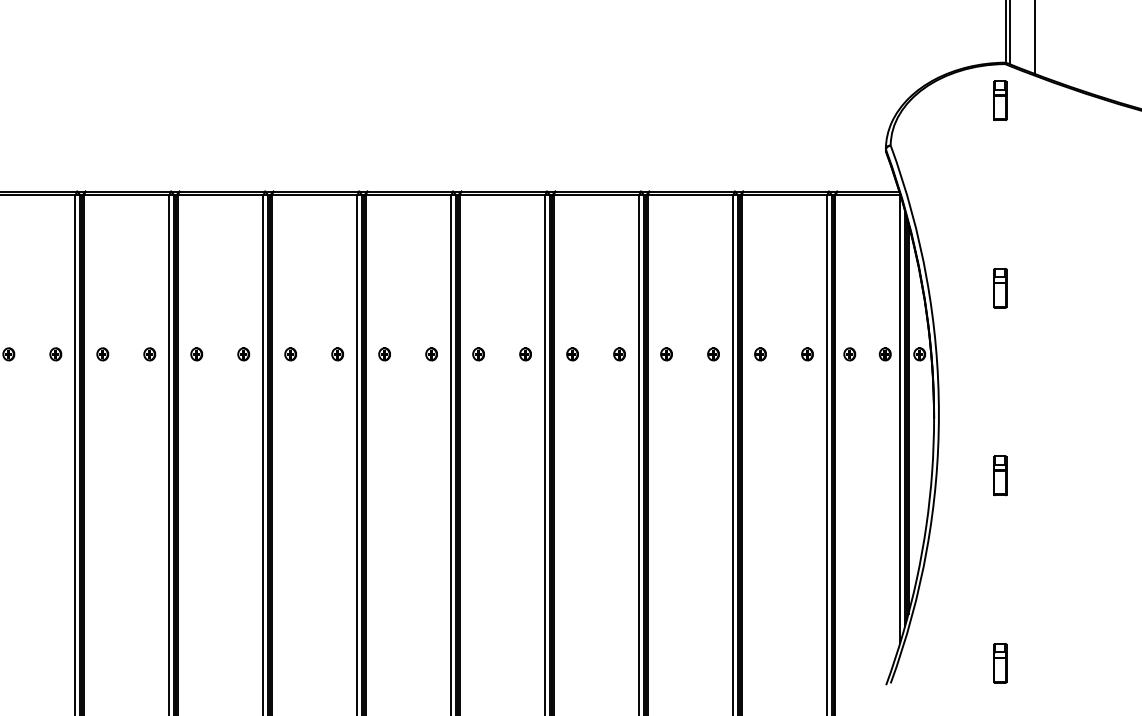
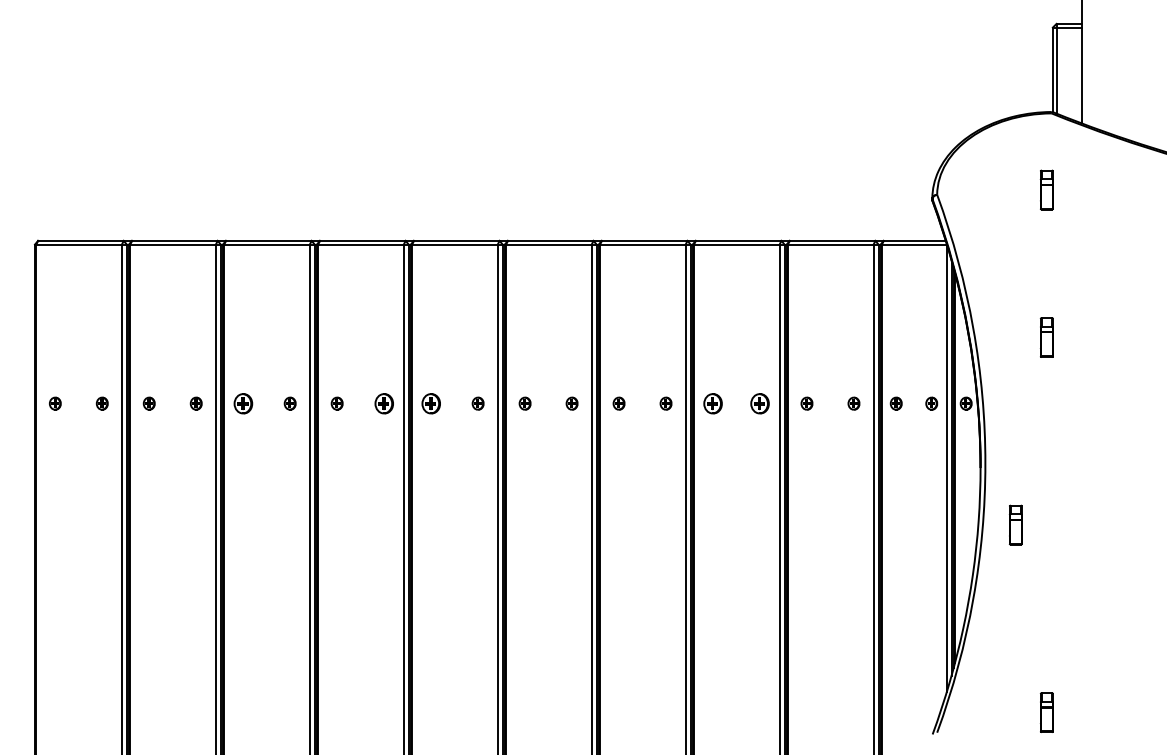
part: (1000, 100) -> (1046, 189), moved
part: (196, 354) -> (242, 403), size x1.6
part: (337, 354) -> (383, 403), size x1.6
part: (384, 354) -> (430, 403), size x1.6
part: (666, 354) -> (712, 403), size x1.6
part: (713, 354) -> (759, 403), size x1.6
part: (1000, 475) -> (1015, 524), moved

